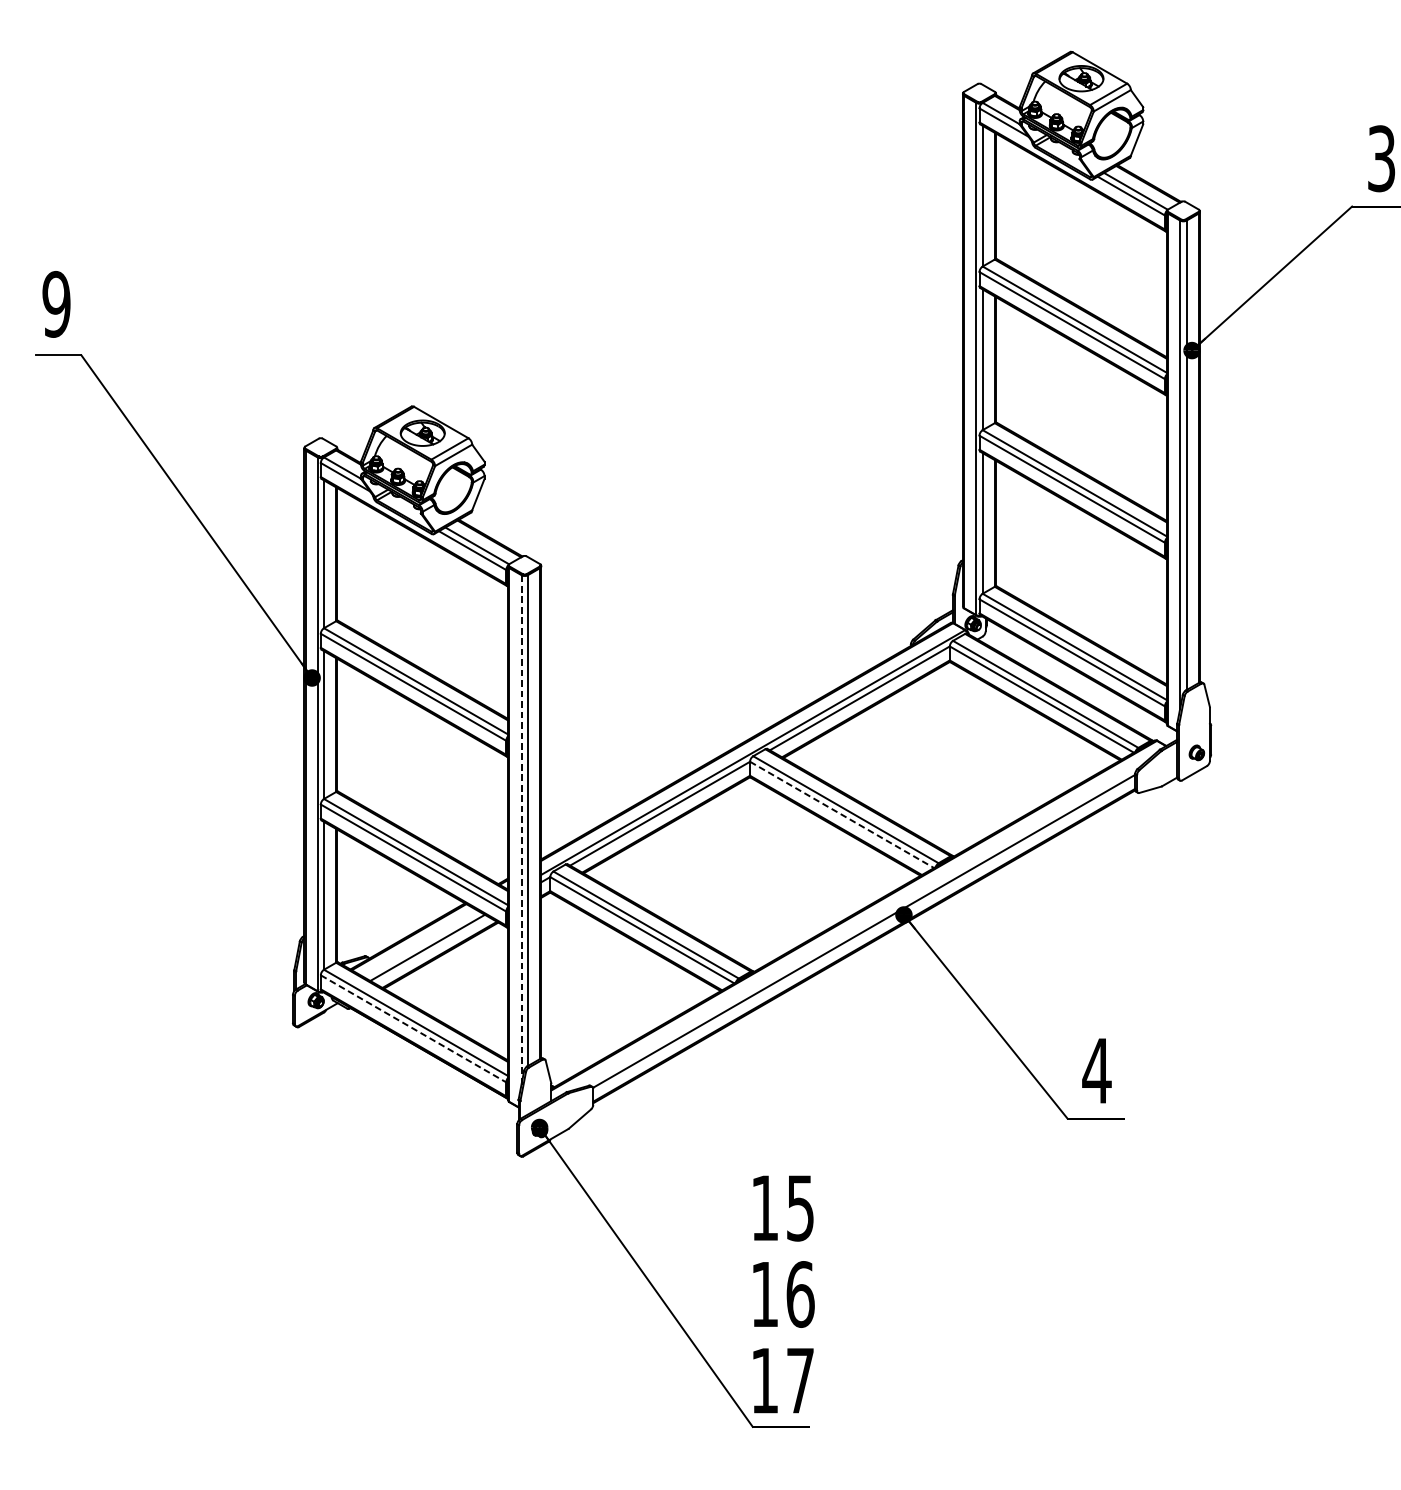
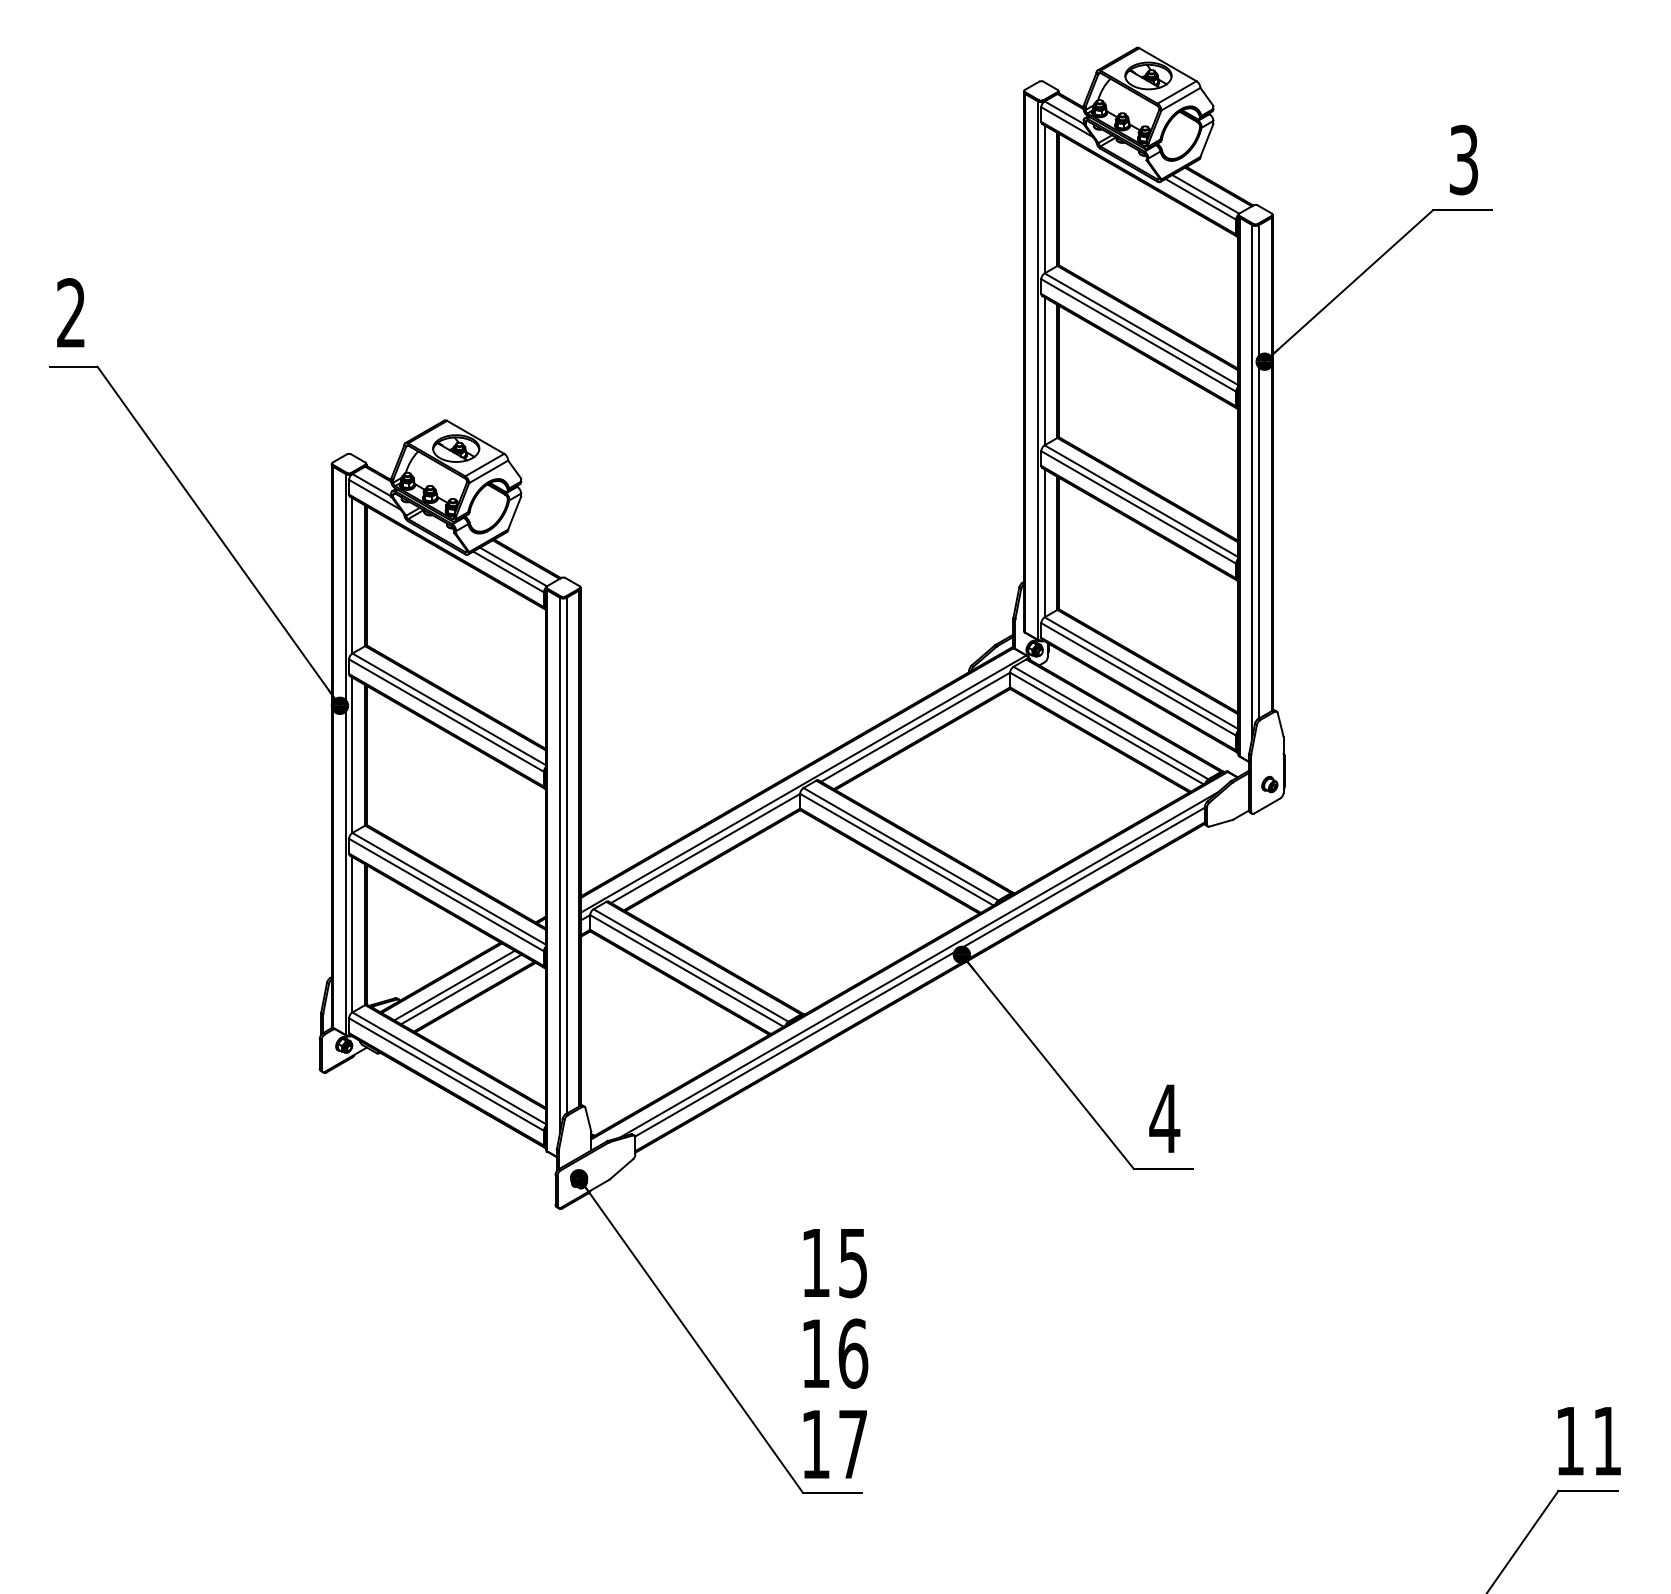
text: (55, 304) -> (70, 313), 9 -> 2
line: (841, 814) -> (896, 849), dashed -> solid
line: (521, 829) -> (560, 865), dashed -> solid
line: (863, 924) -> (919, 964), added
line: (421, 944) -> (454, 985), added
line: (413, 1028) -> (446, 1074), dashed -> solid

